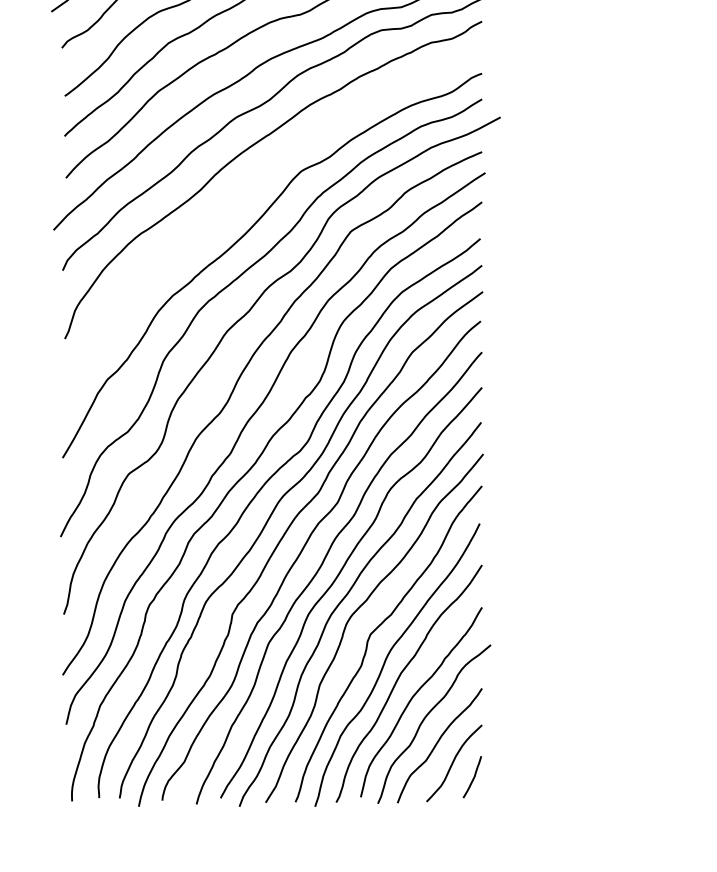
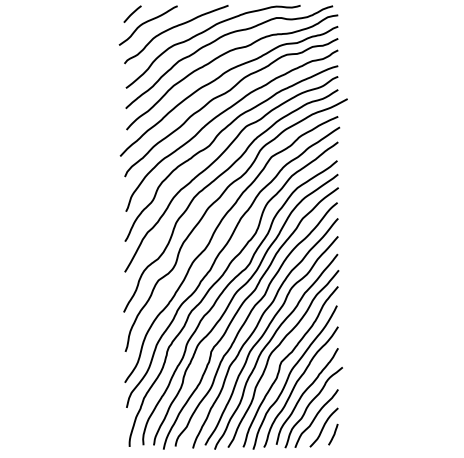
curve: (238, 200) -> (214, 141), added

